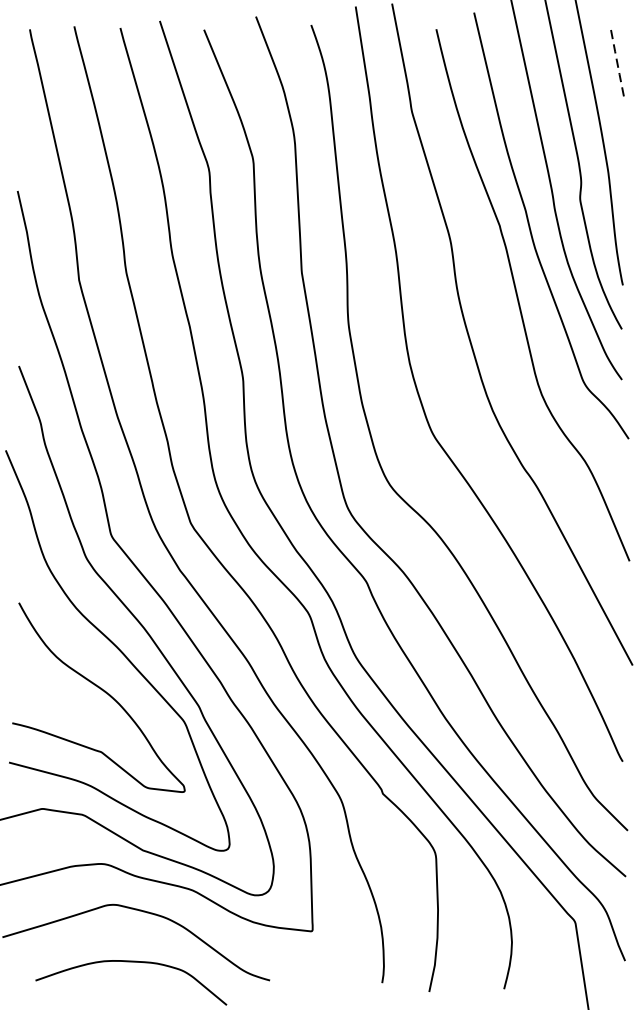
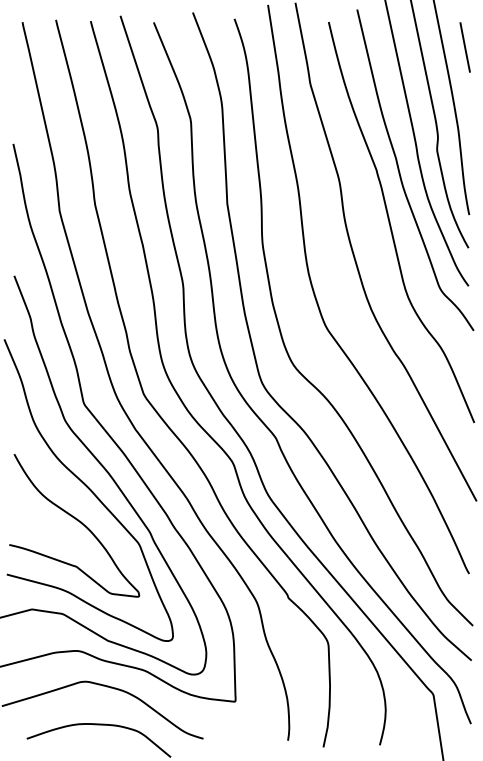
line: (617, 63) -> (465, 47), dashed -> solid

